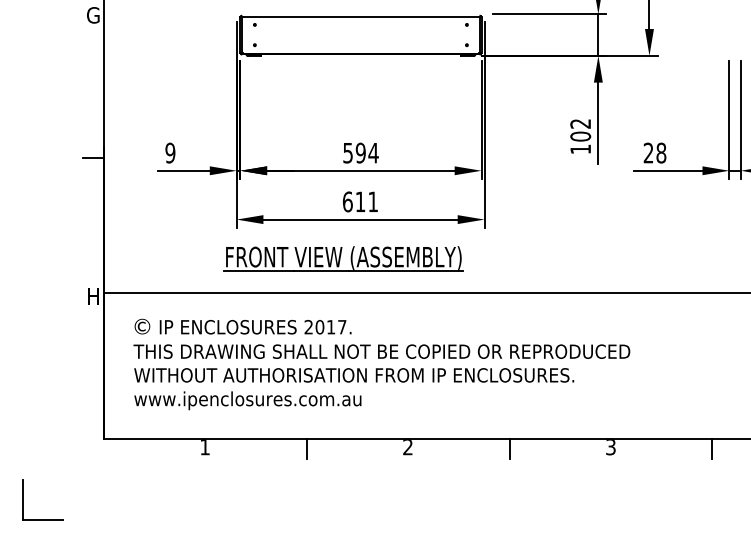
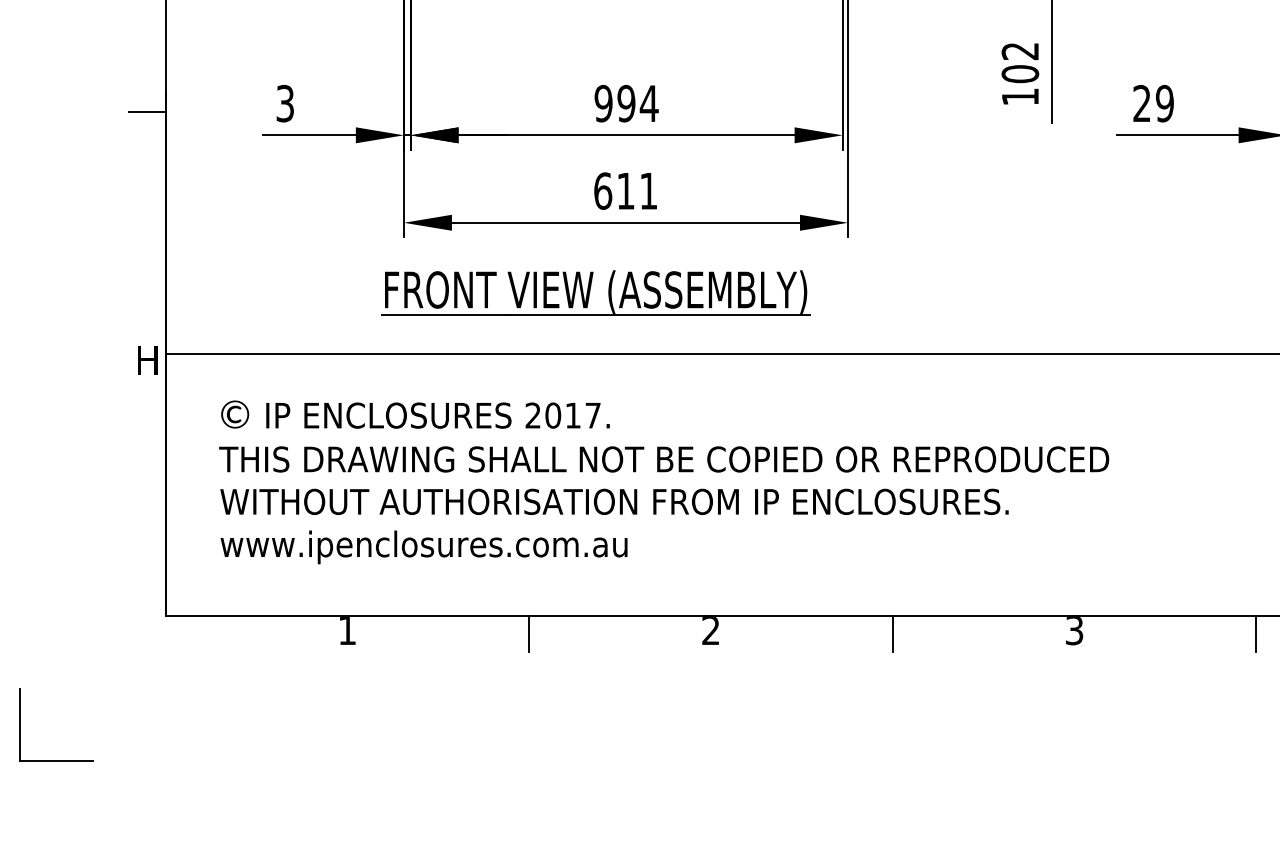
text: (170, 152) -> (285, 102), 9 -> 3
text: (348, 152) -> (604, 102), 594 -> 994
text: (661, 152) -> (1165, 102), 28 -> 29

